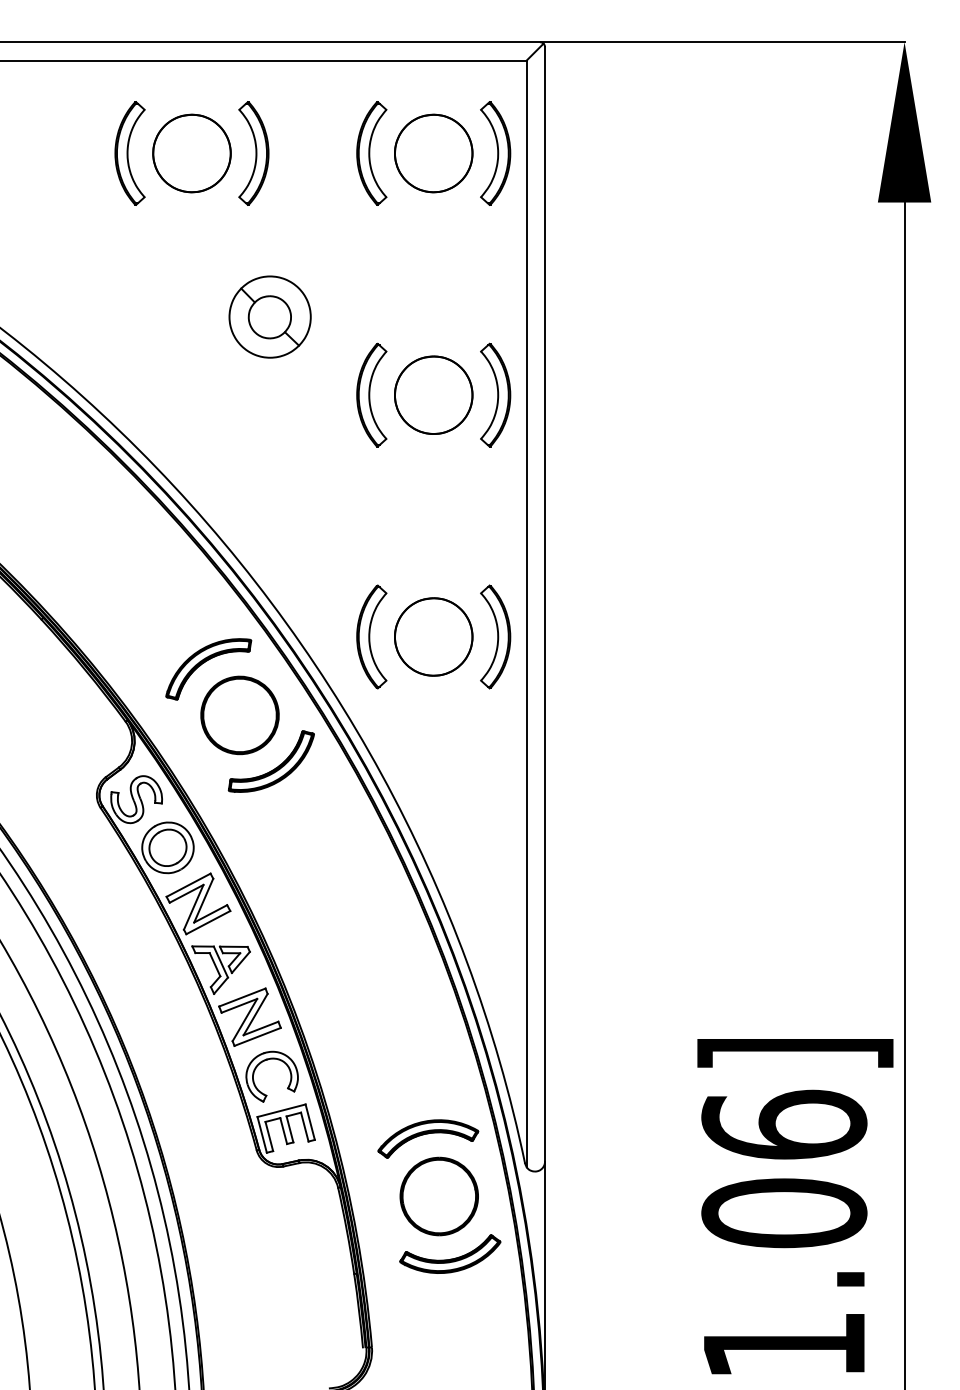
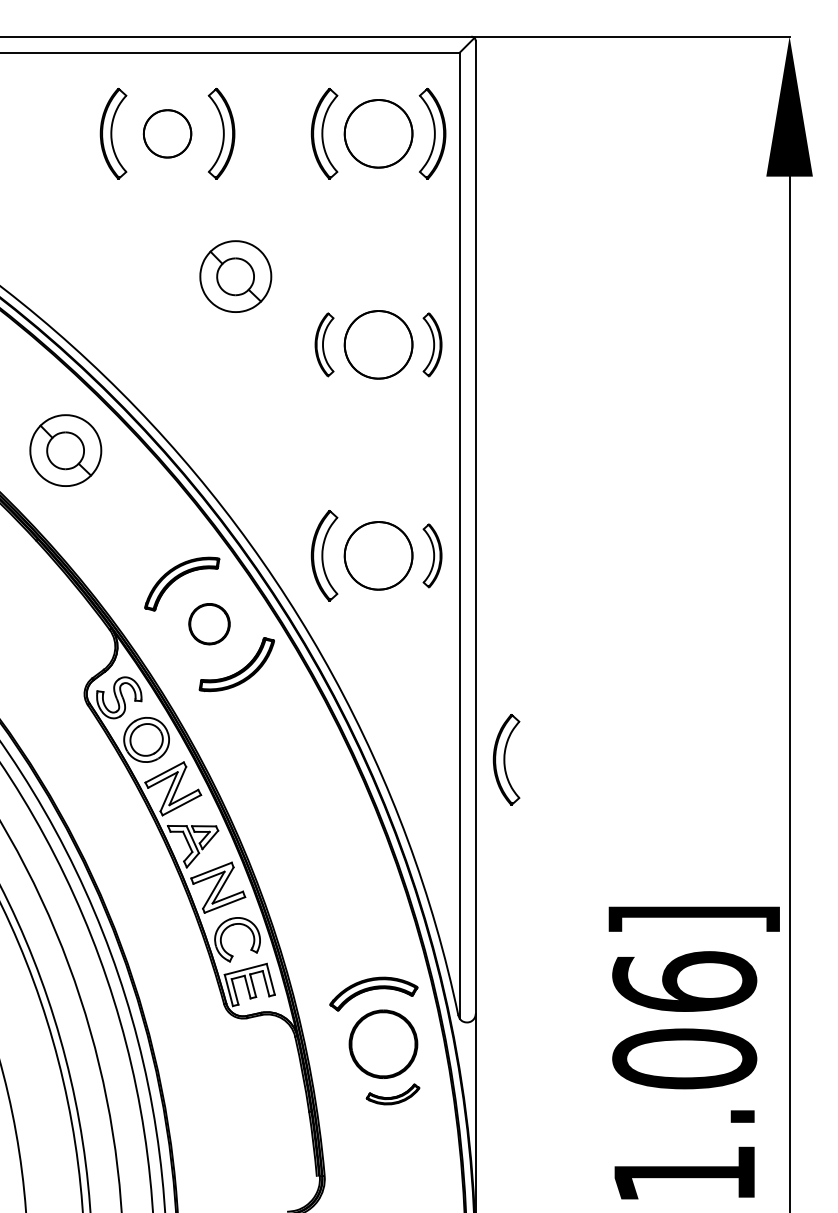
part: (191, 153) -> (167, 133), size x0.7
part: (371, 394) -> (324, 344), size x0.7
part: (495, 394) -> (432, 344), size x0.7
part: (75, 516) -> (65, 450), added
part: (495, 636) -> (432, 555), size x0.7
part: (239, 714) -> (209, 623), size x0.6
part: (580, 870) -> (506, 759), added
part: (449, 1254) -> (392, 1094), size x0.6

